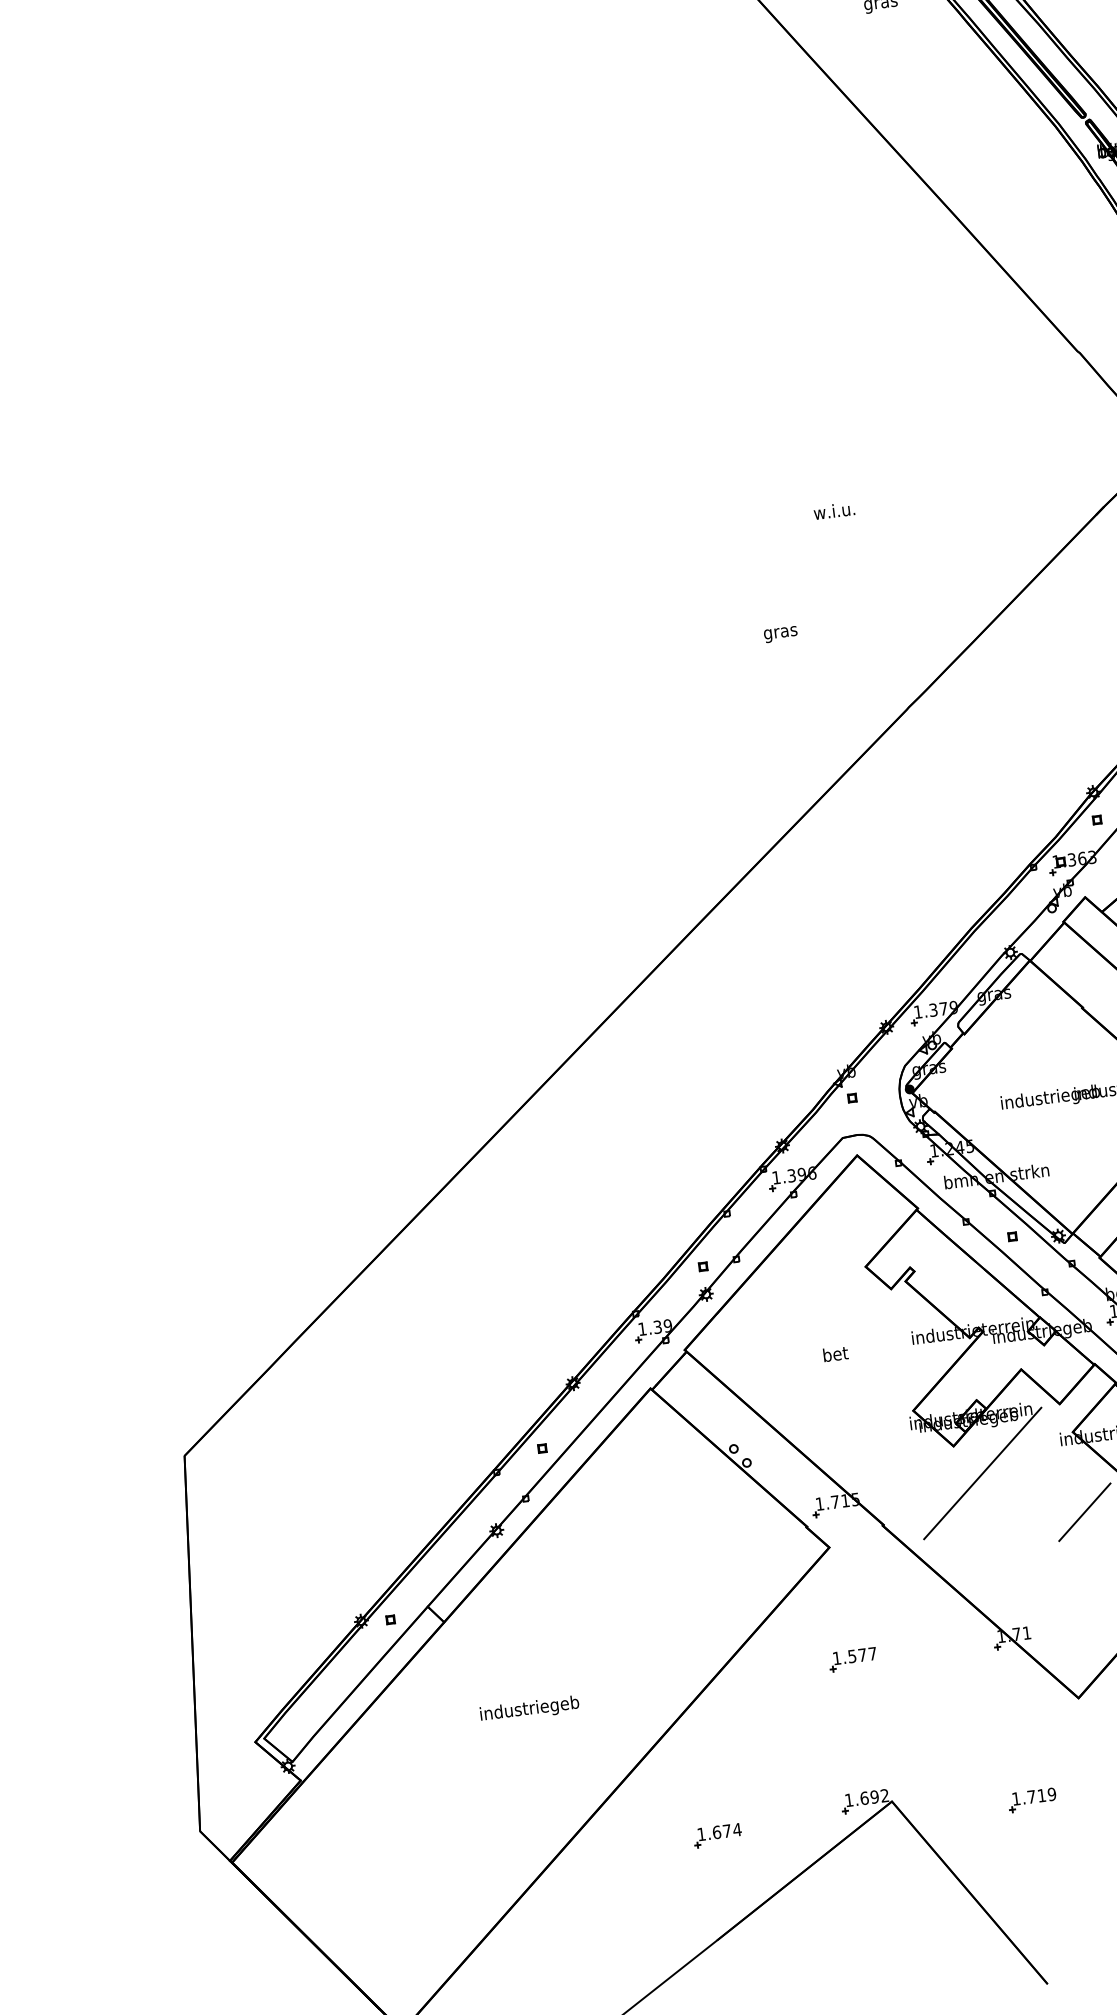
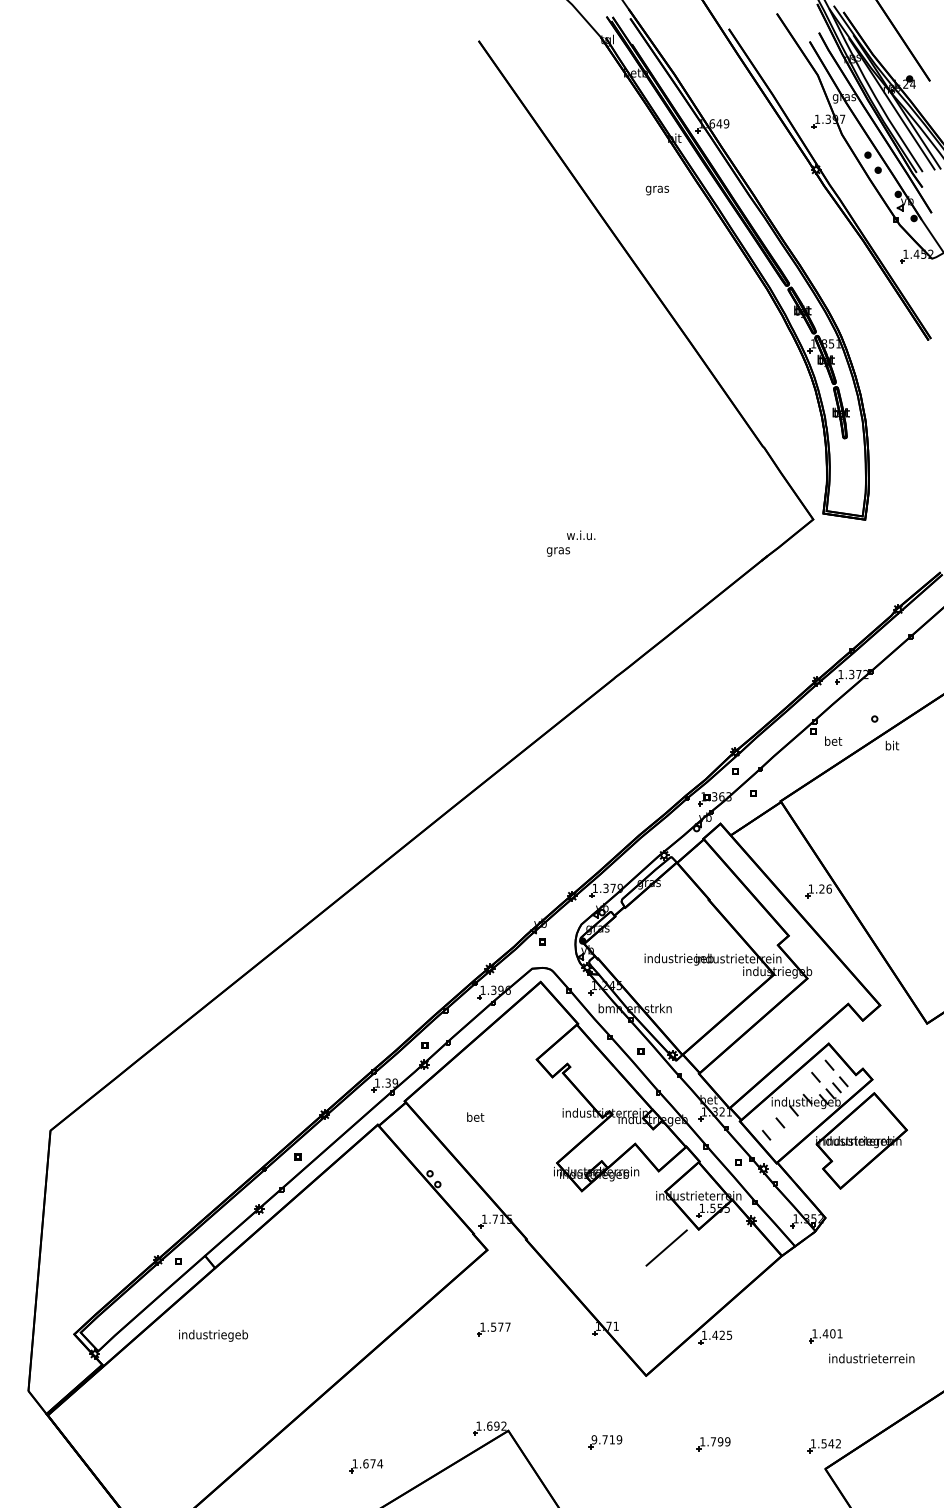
text: (780, 633) -> (558, 551), moved
text: (835, 1353) -> (475, 1116), moved
line: (982, 1473) -> (599, 1212), removed
text: (529, 1709) -> (213, 1335), moved
text: (1016, 1798) -> (594, 1439), 1.719 -> 9.719
part: (718, 1836) -> (366, 1466), moved

